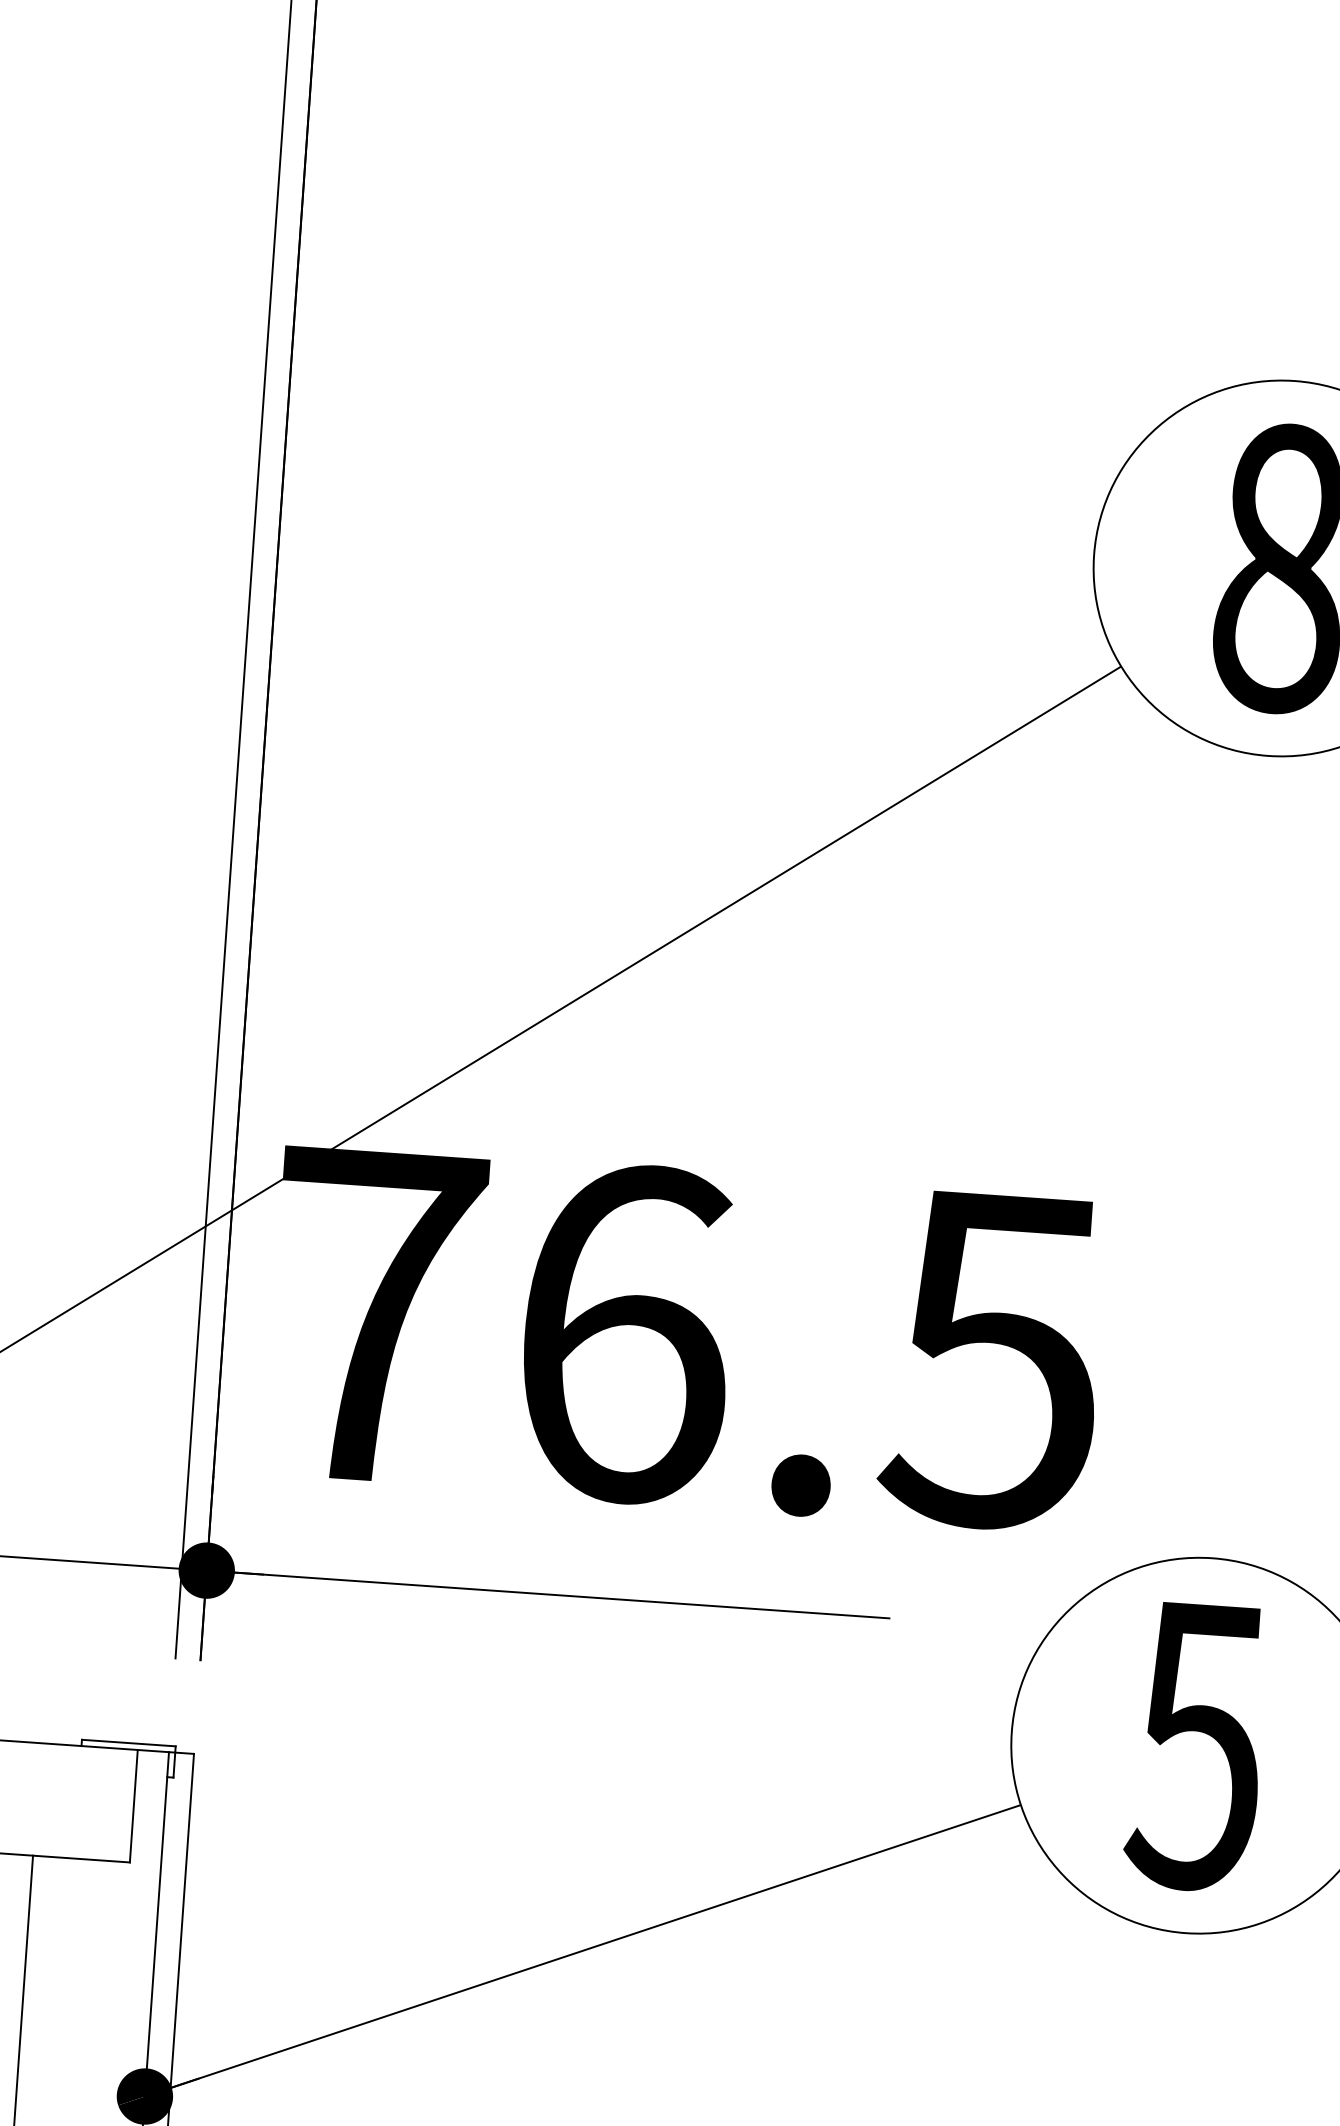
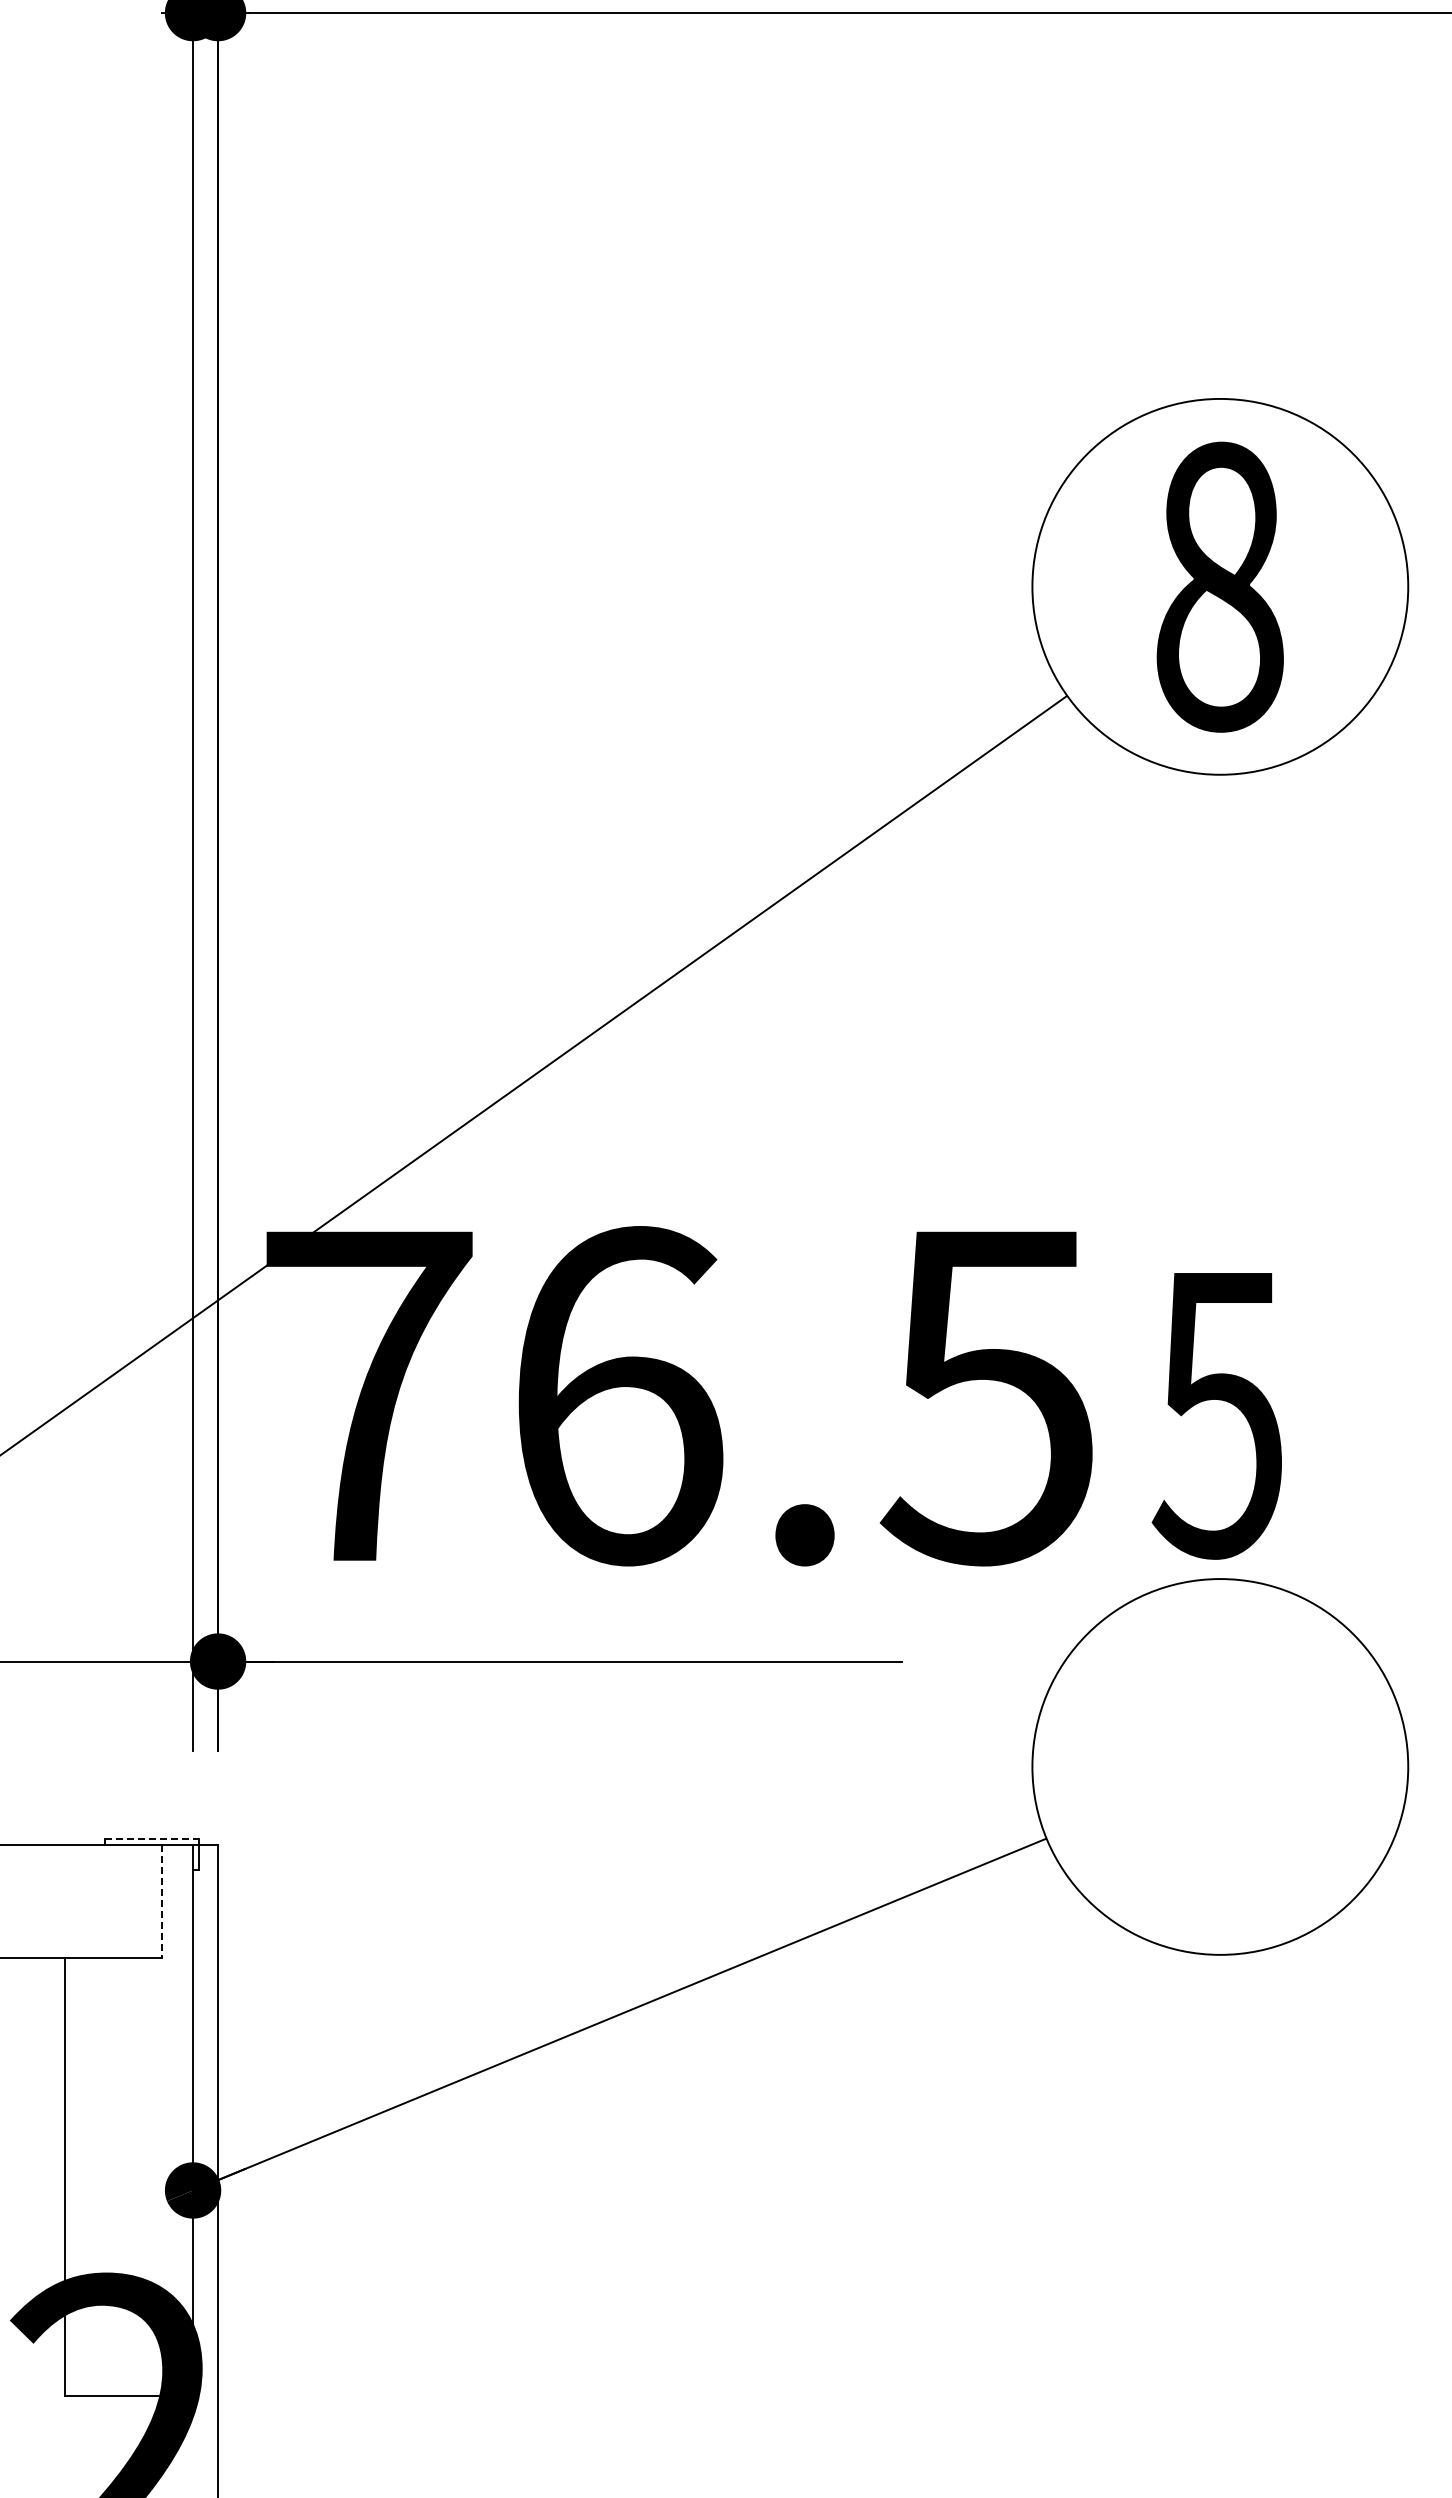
line: (128, 1743) -> (152, 1839), solid -> dashed
text: (1195, 1747) -> (1216, 1416), moved
line: (133, 1807) -> (161, 1902), solid -> dashed

